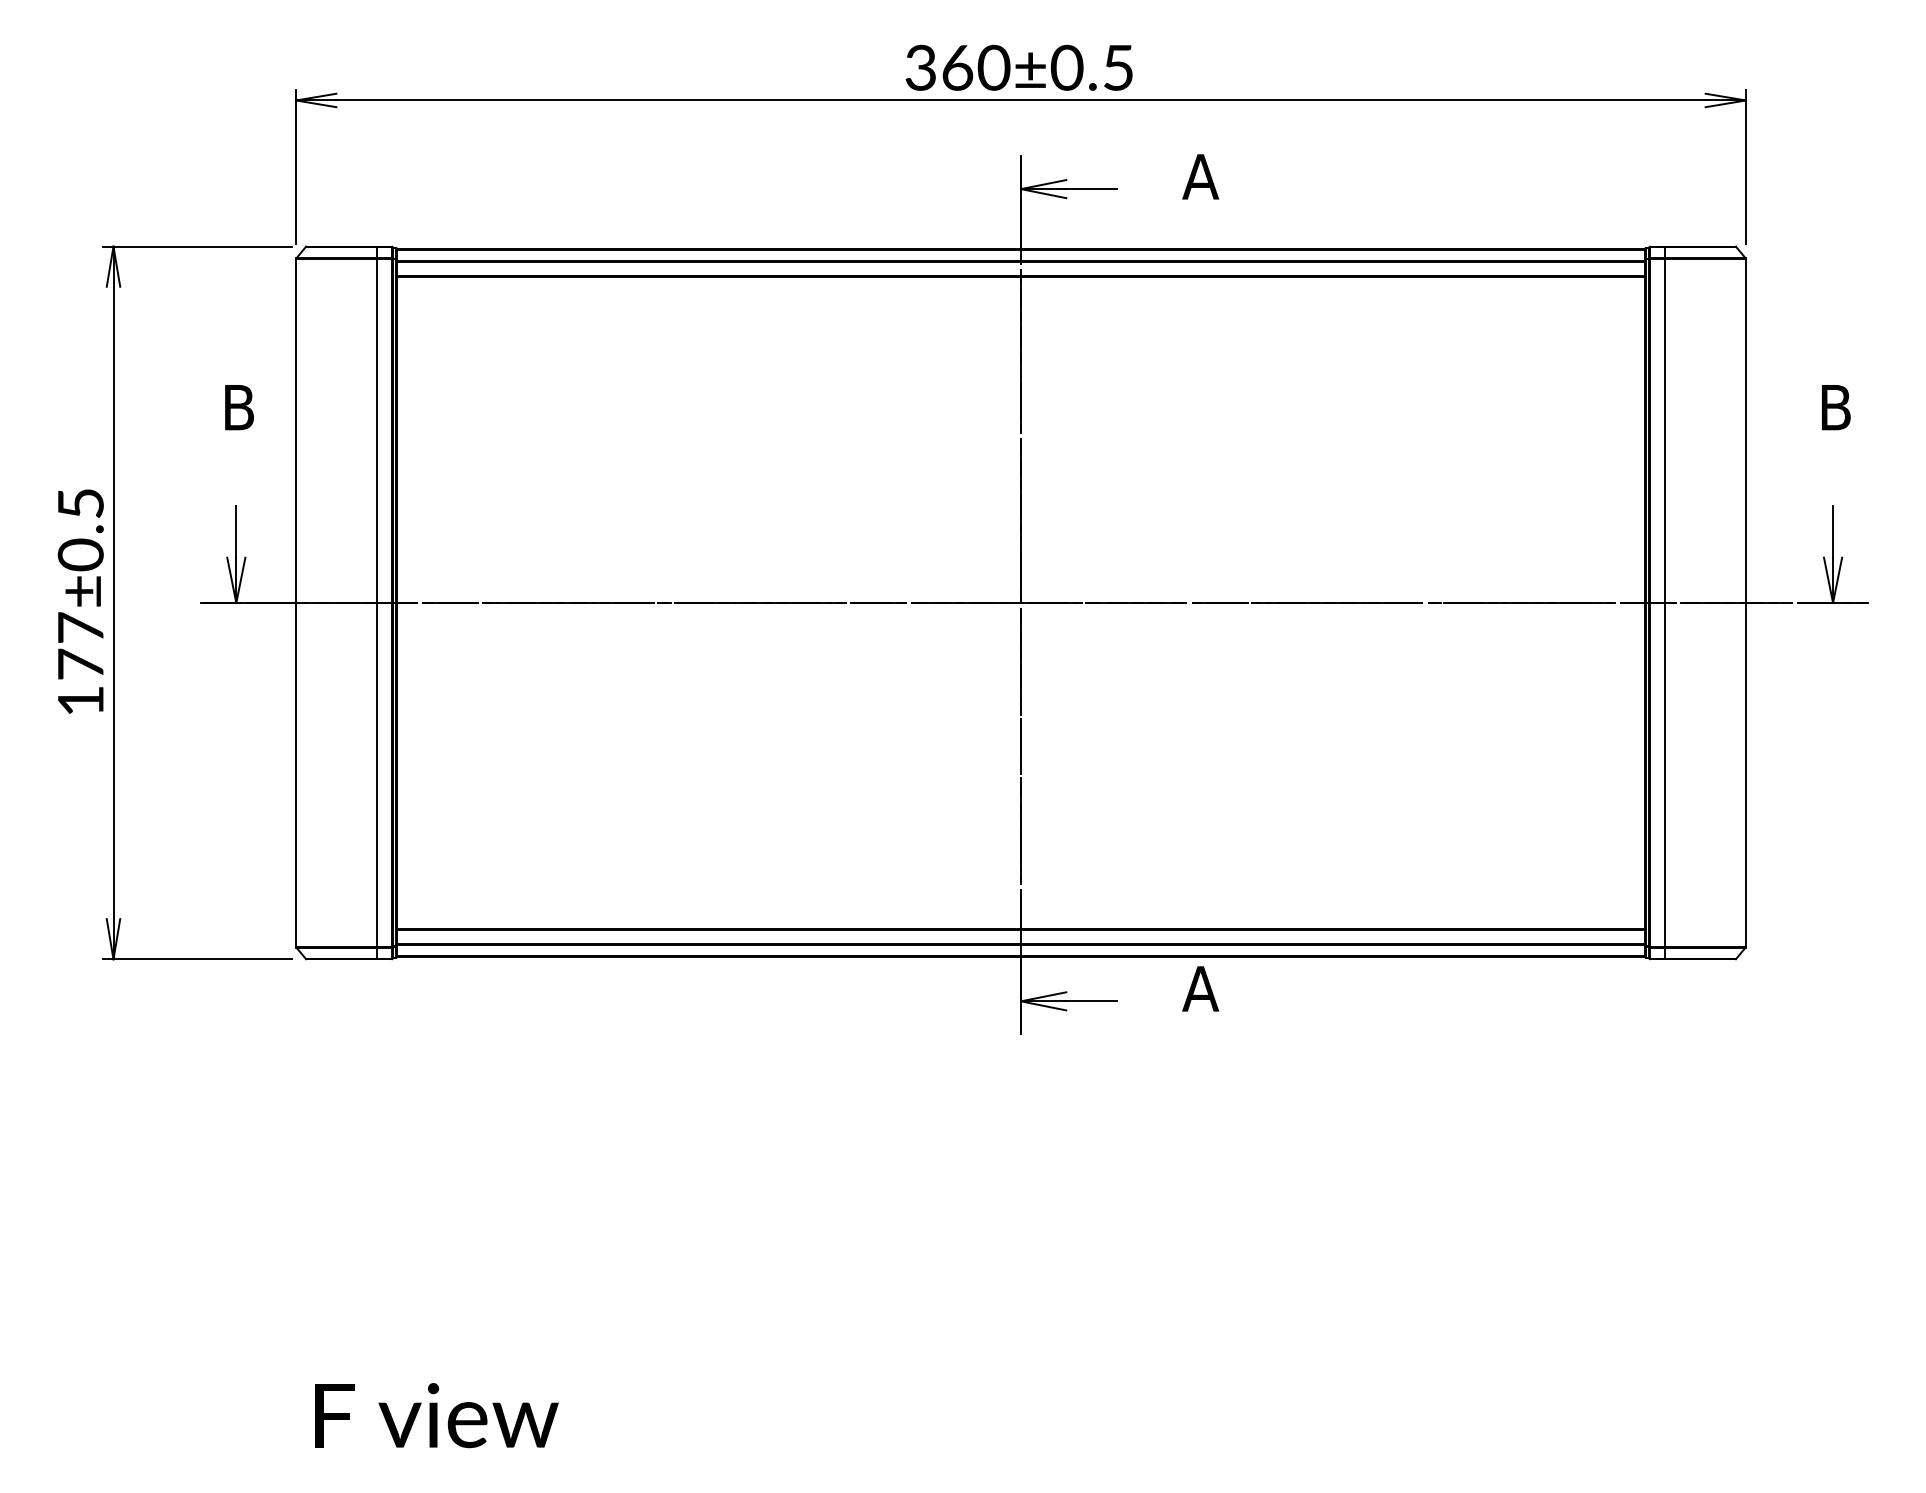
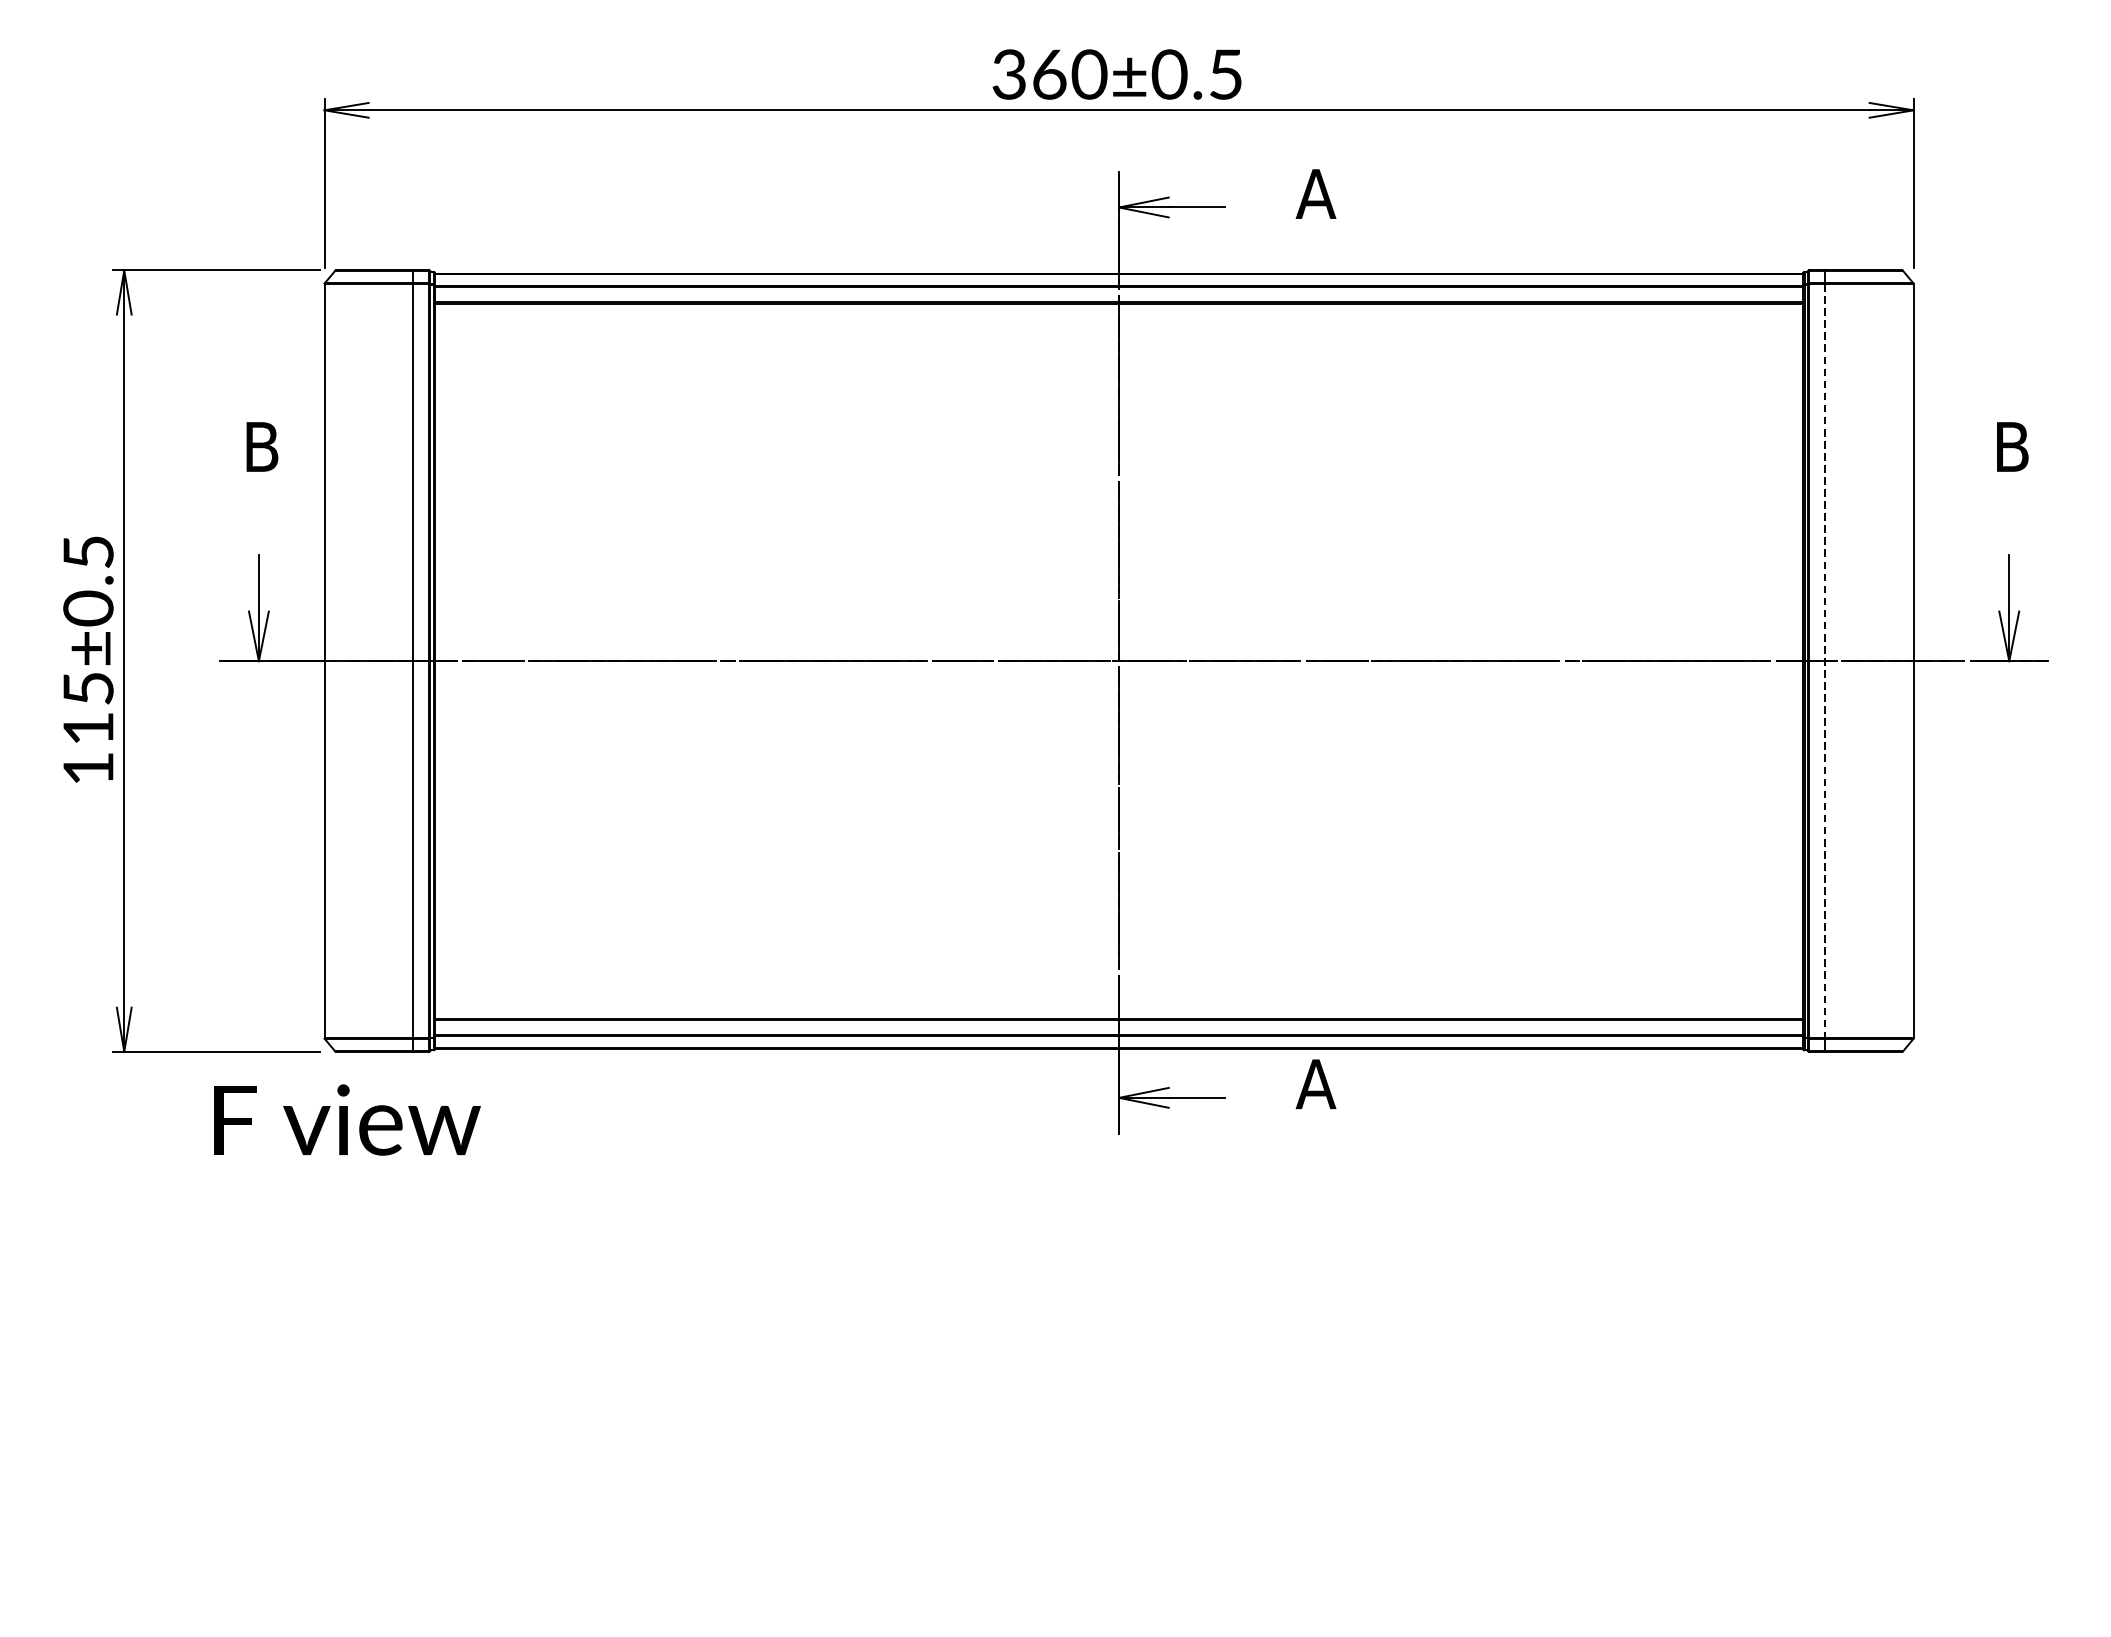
line: (1665, 602) -> (1825, 660), solid -> dashed
text: (80, 645) -> (88, 707), 177±0.5 -> 115±0.5
text: (436, 1415) -> (346, 1119), moved

